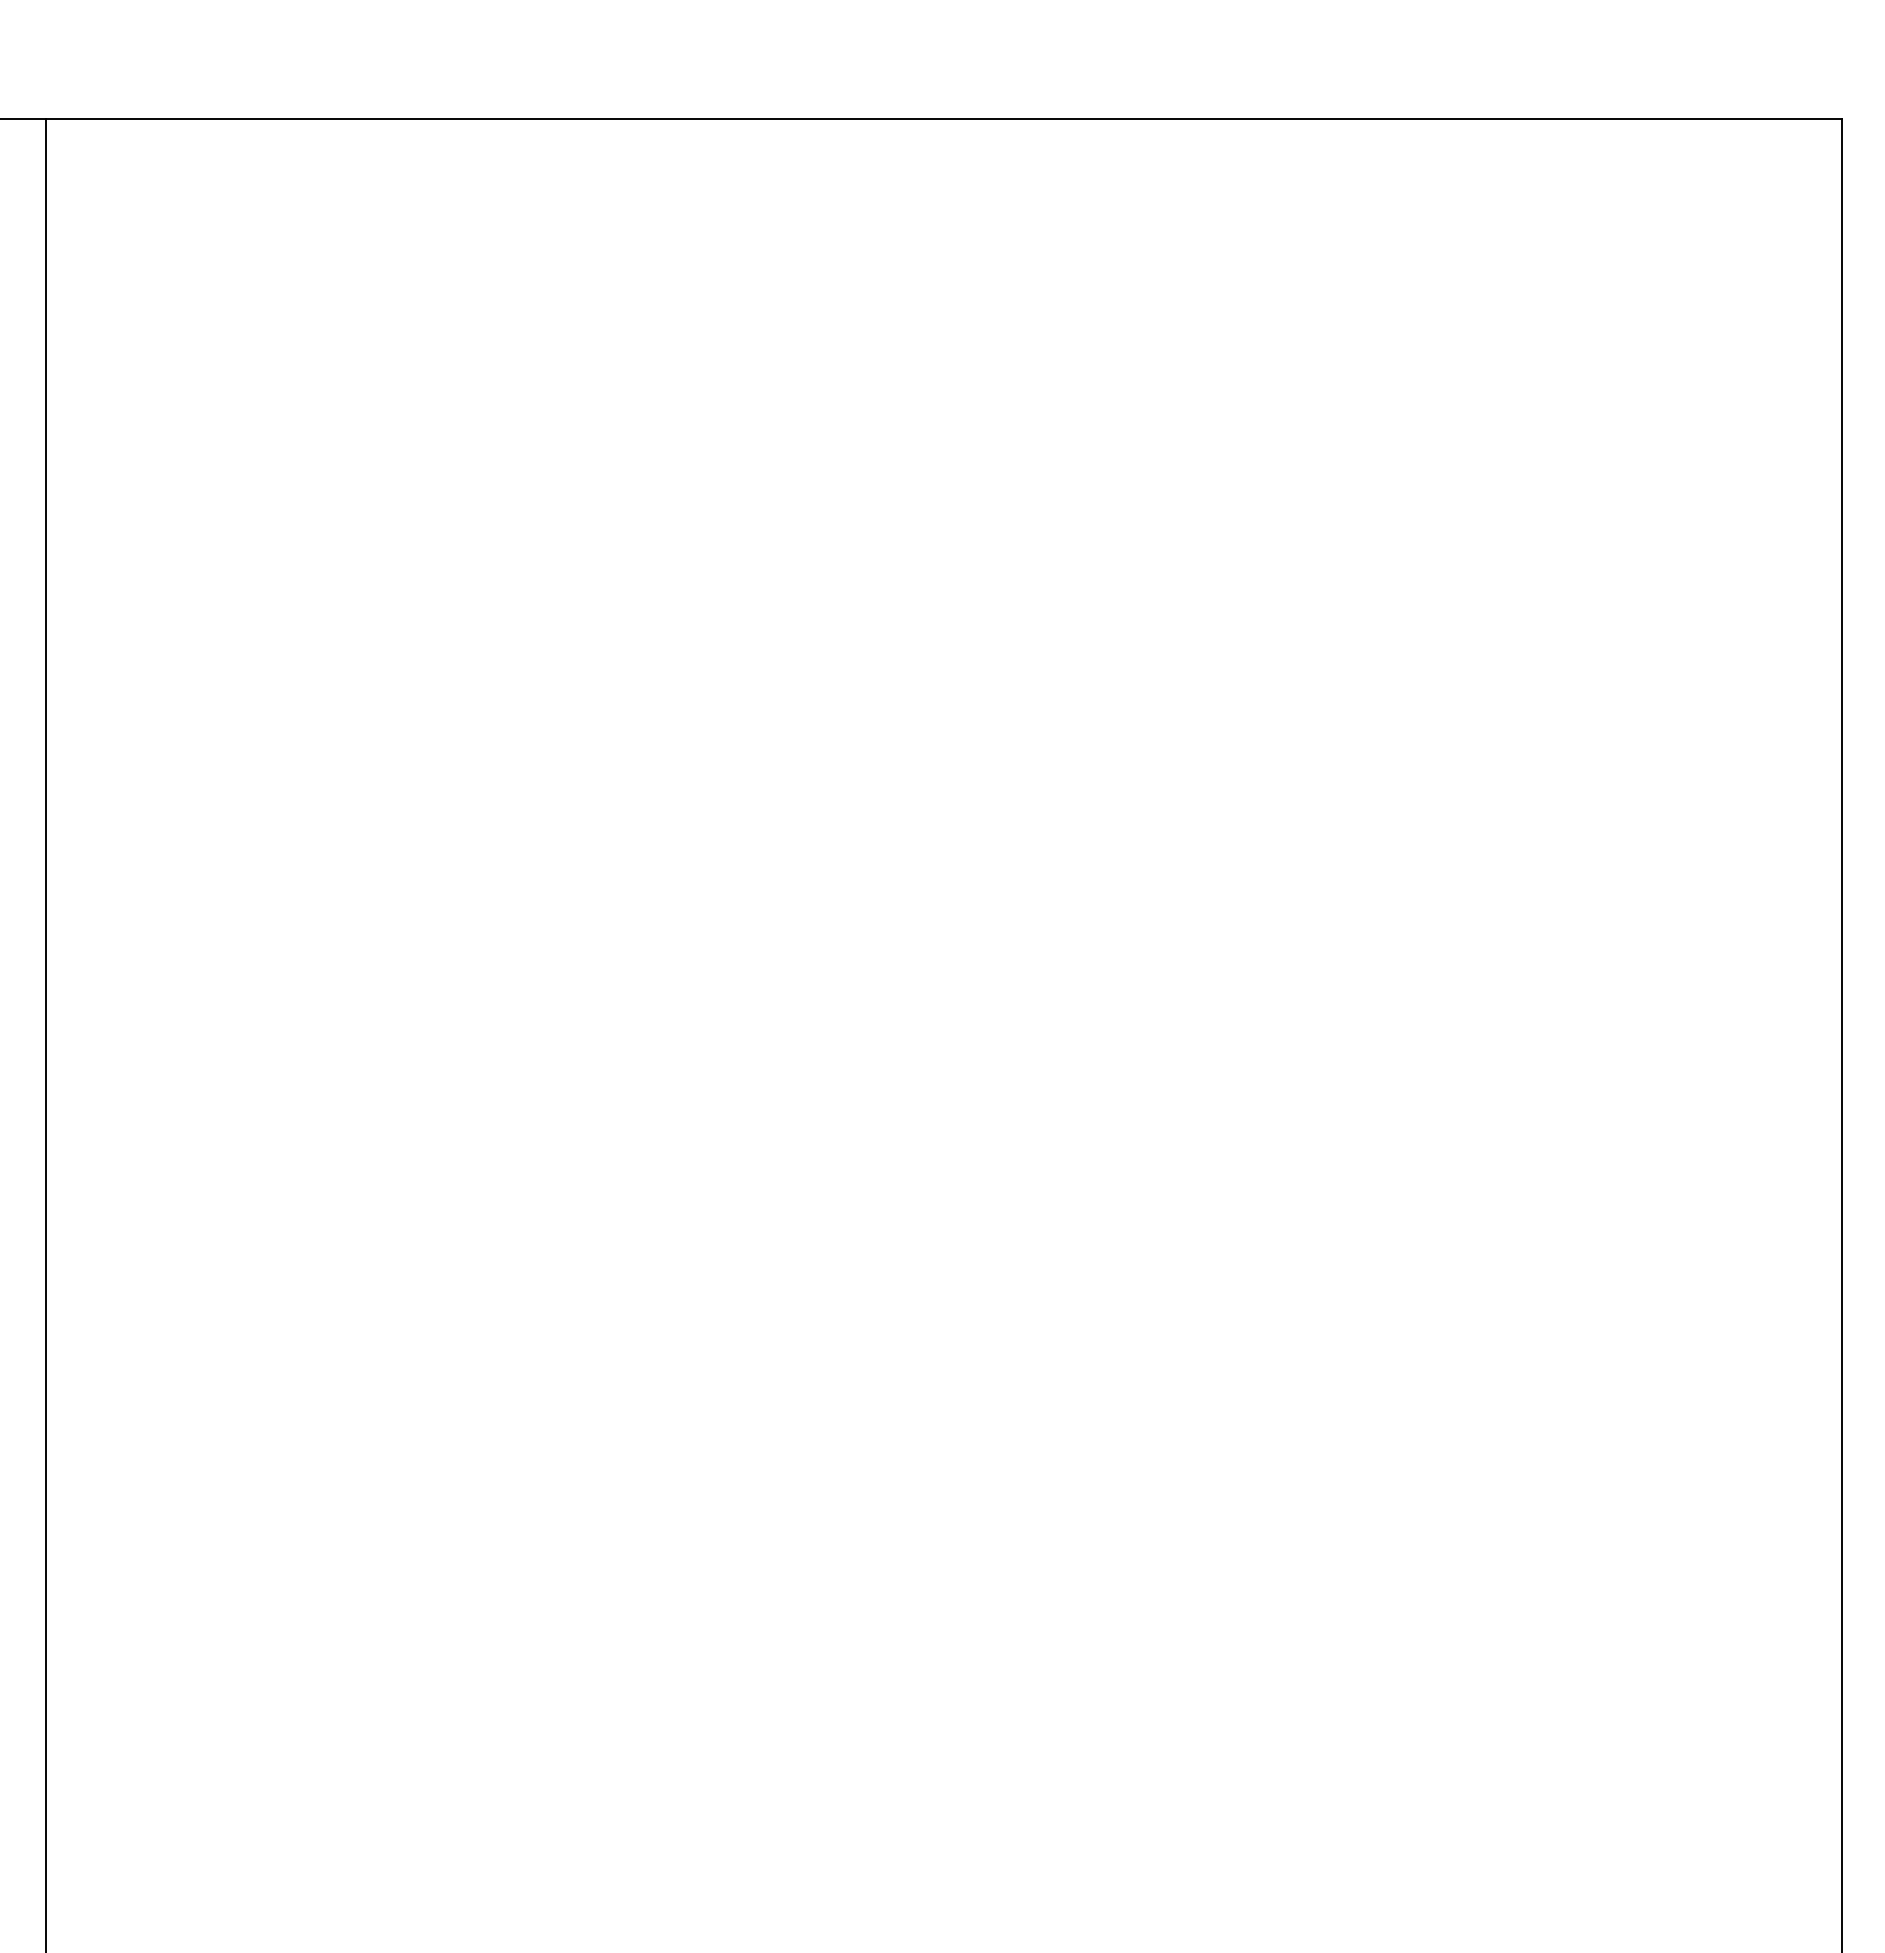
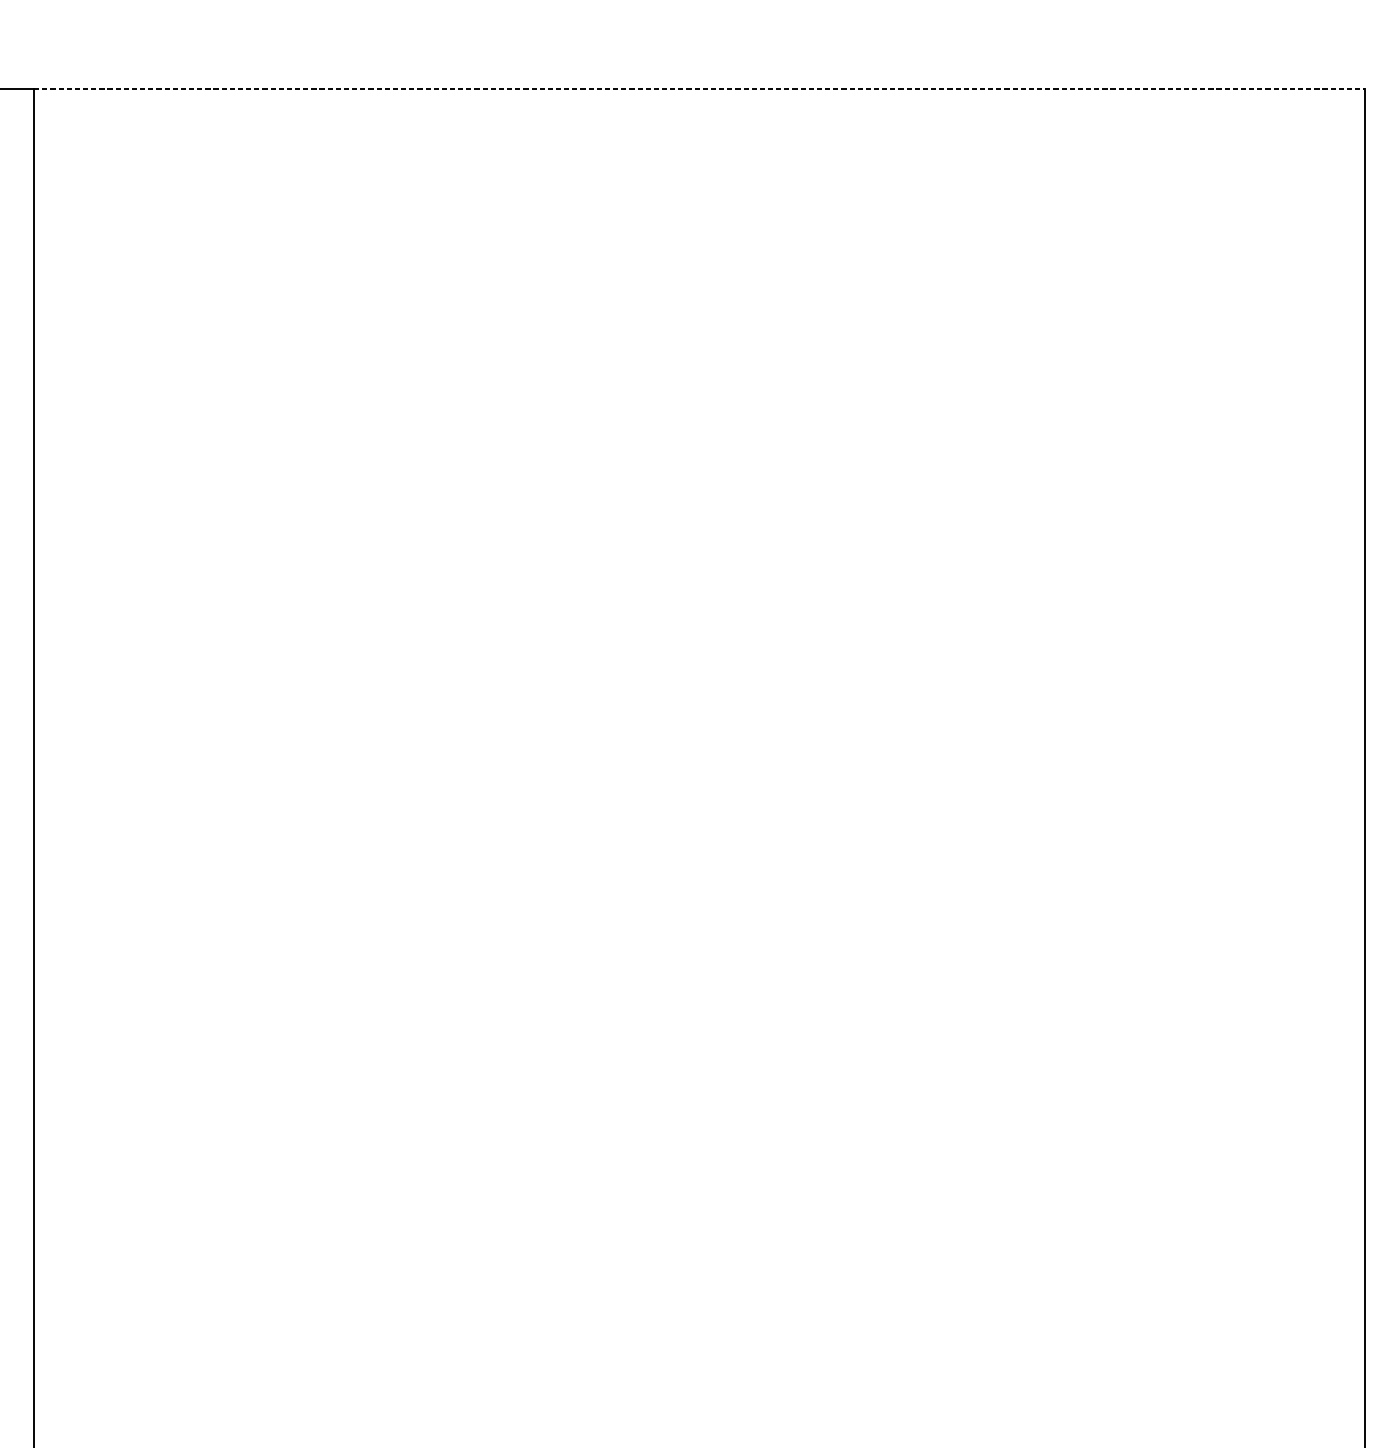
line: (944, 119) -> (699, 88), solid -> dashed

